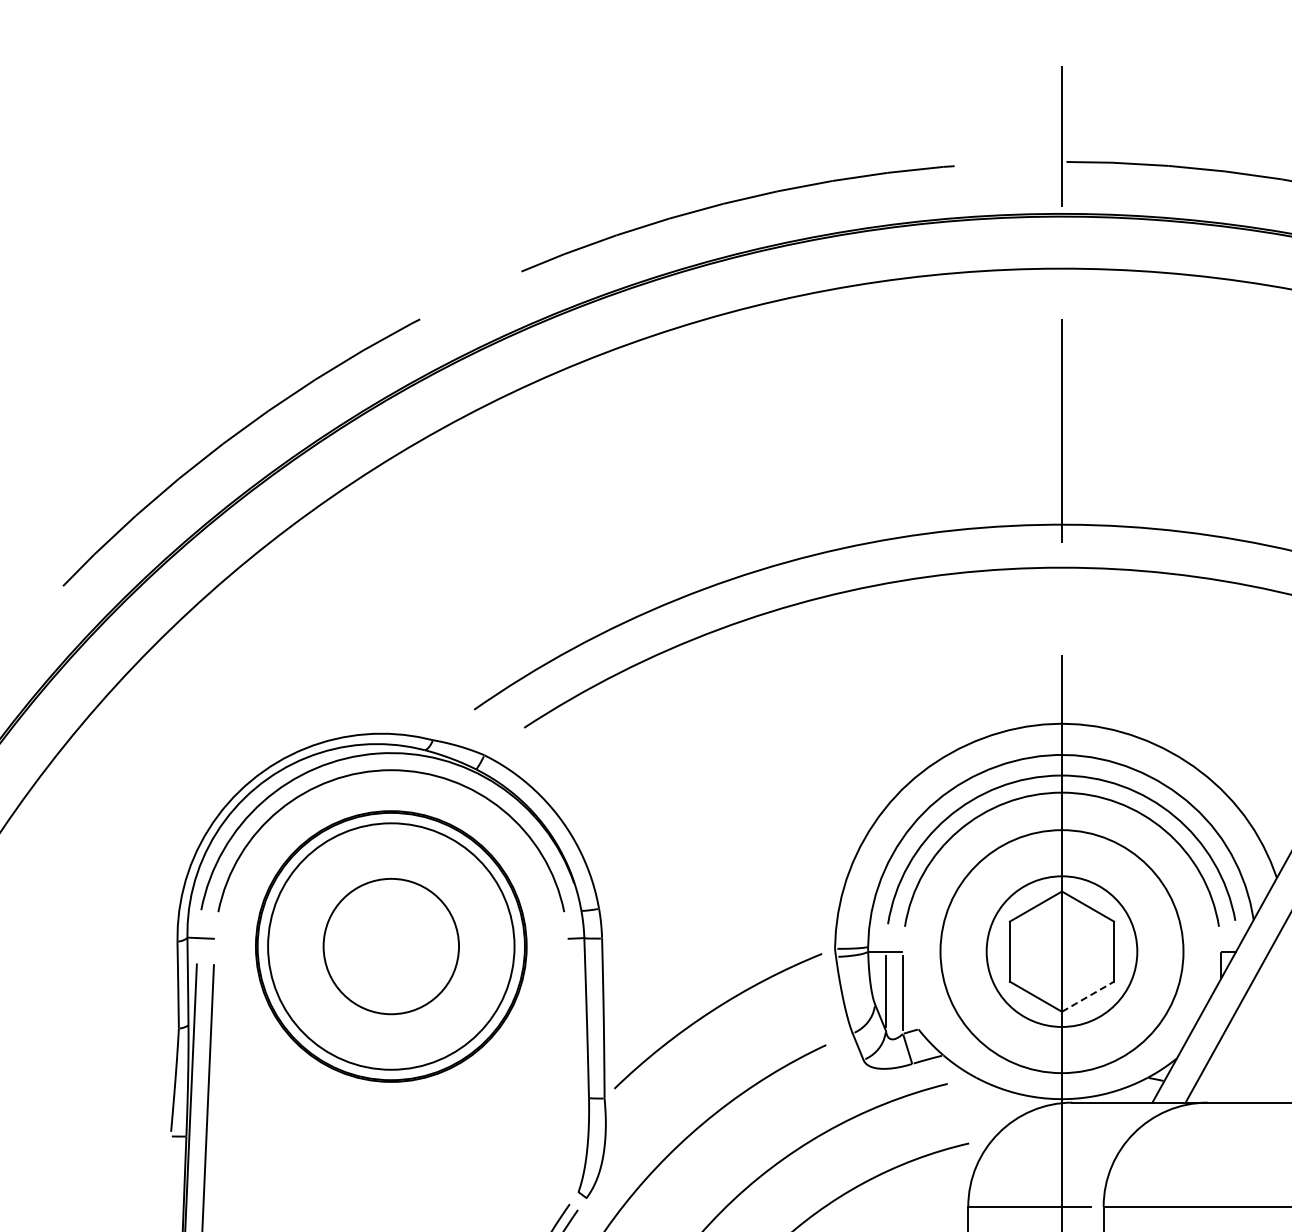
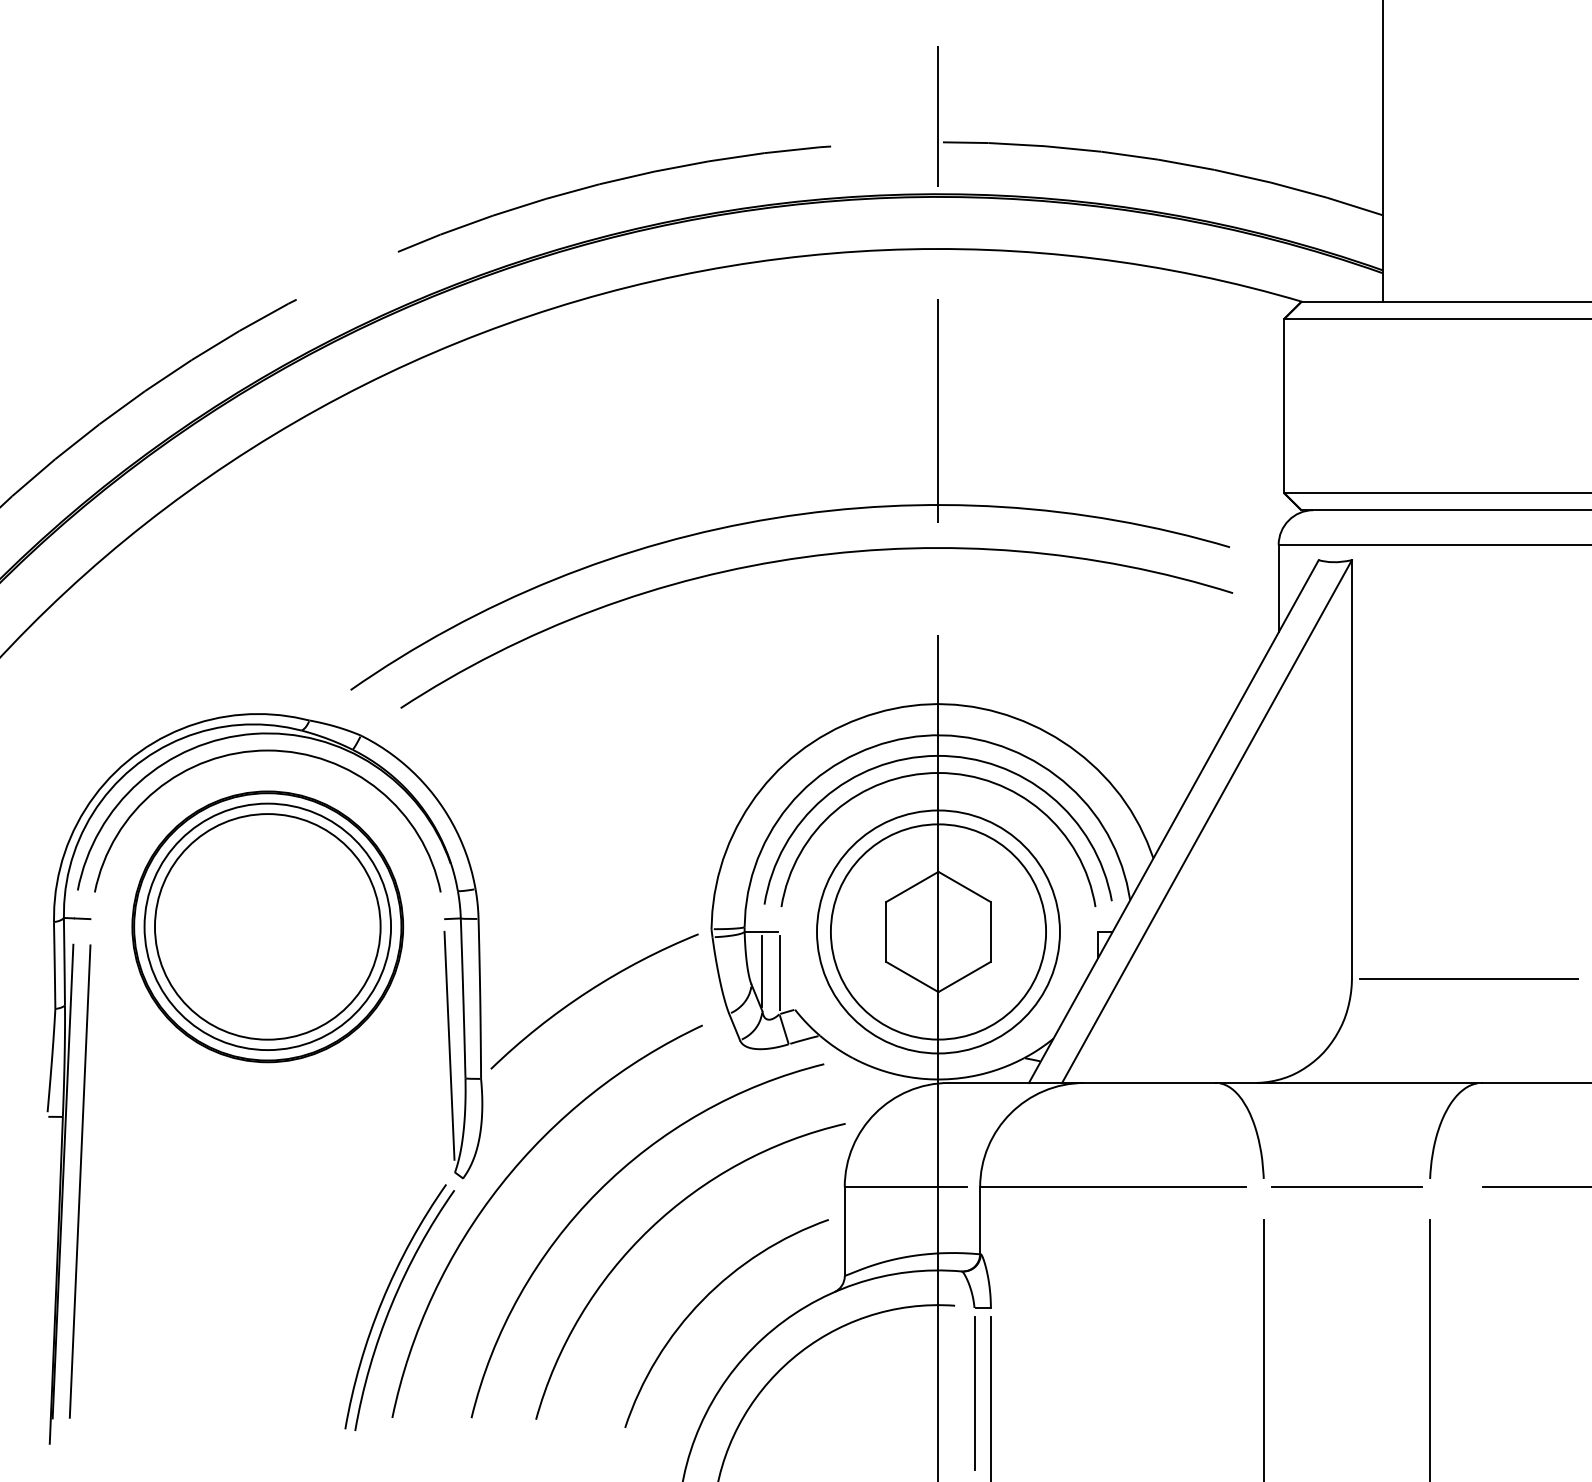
circle: (391, 946) -> (267, 926), size x1.67
circle: (1062, 951) -> (938, 931), size x1.43
line: (1088, 996) -> (964, 976), dashed -> solid
line: (573, 1065) -> (449, 1045), added

